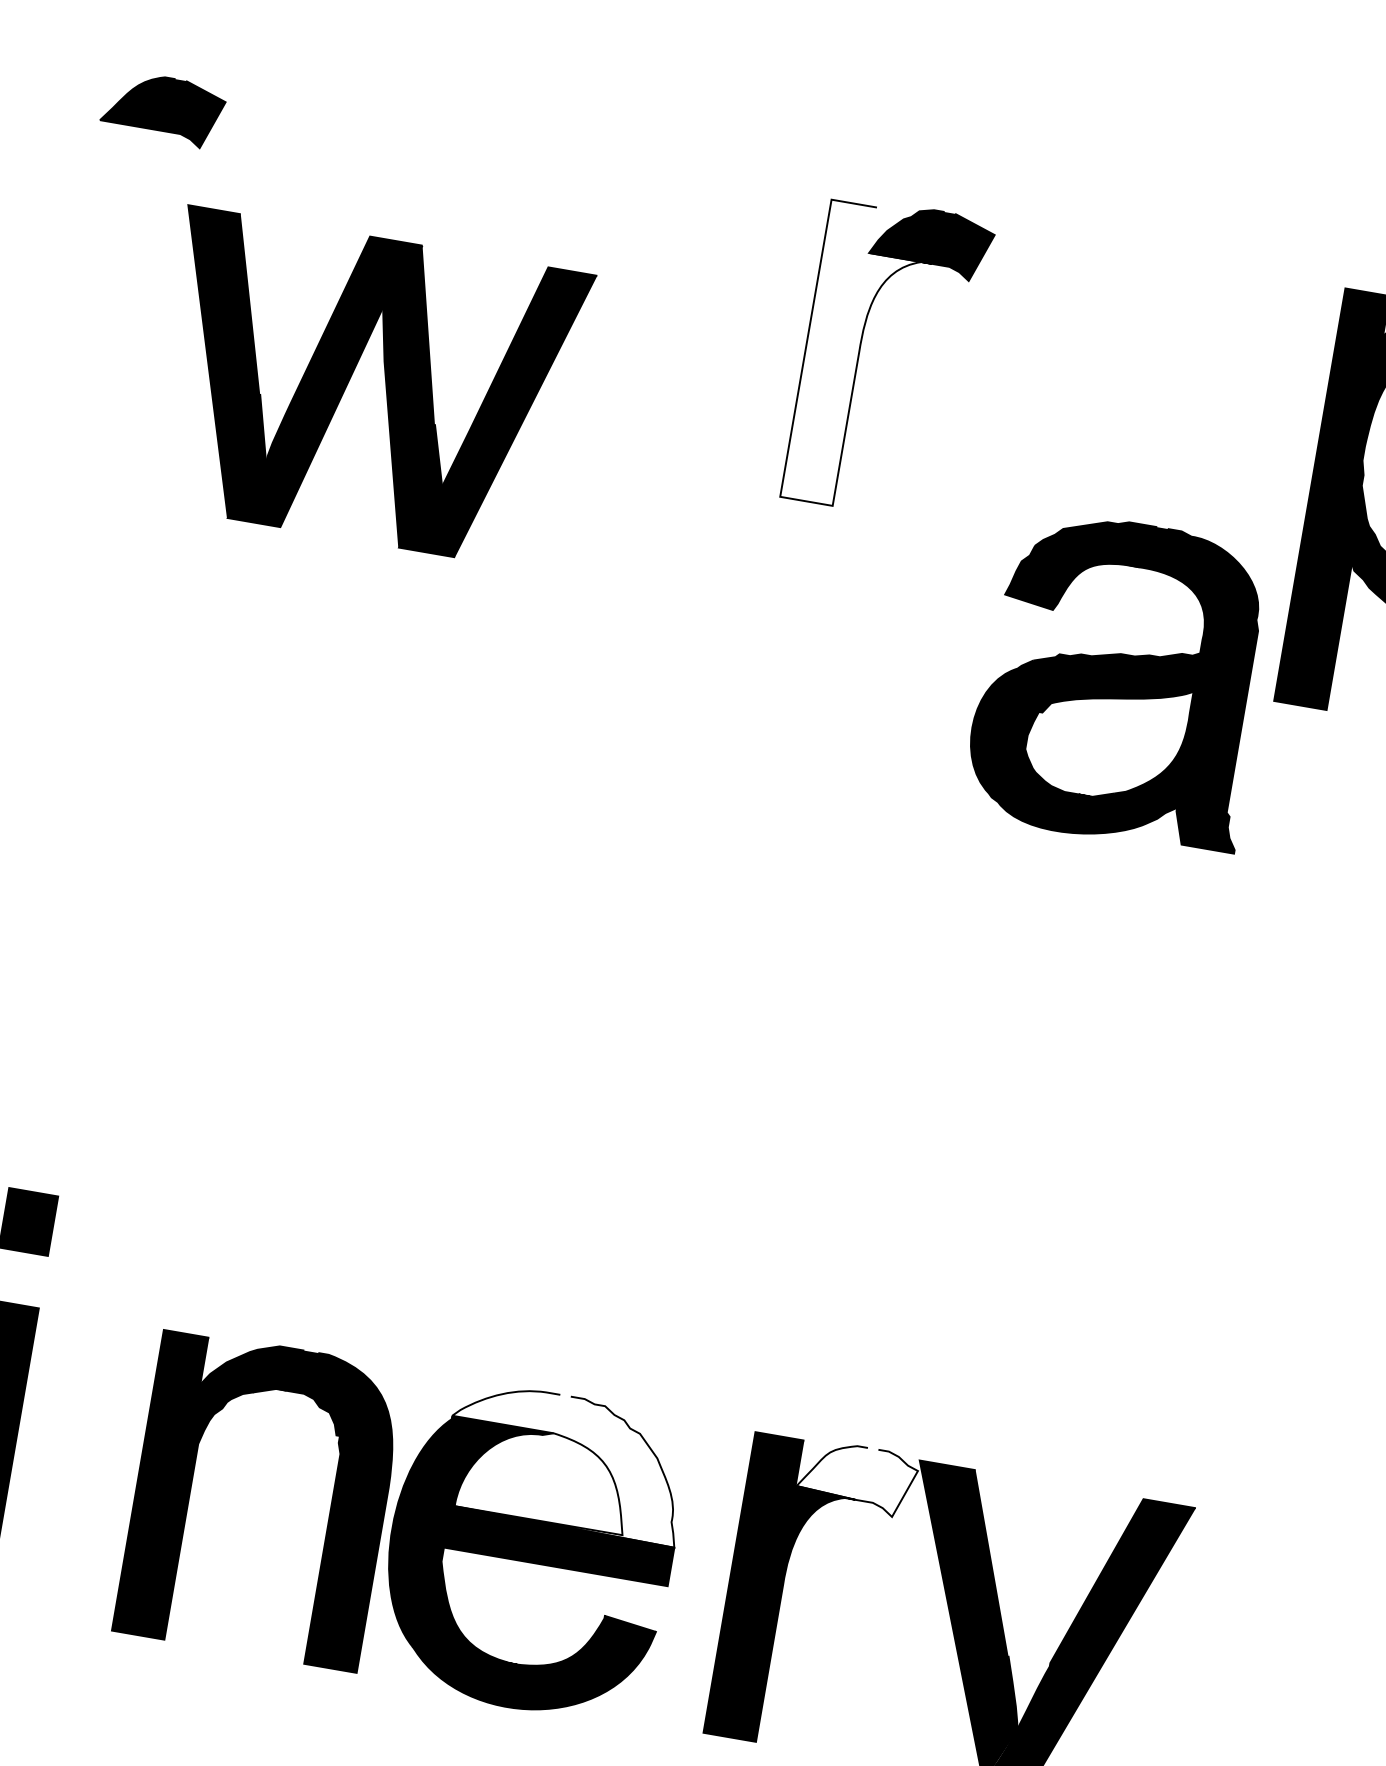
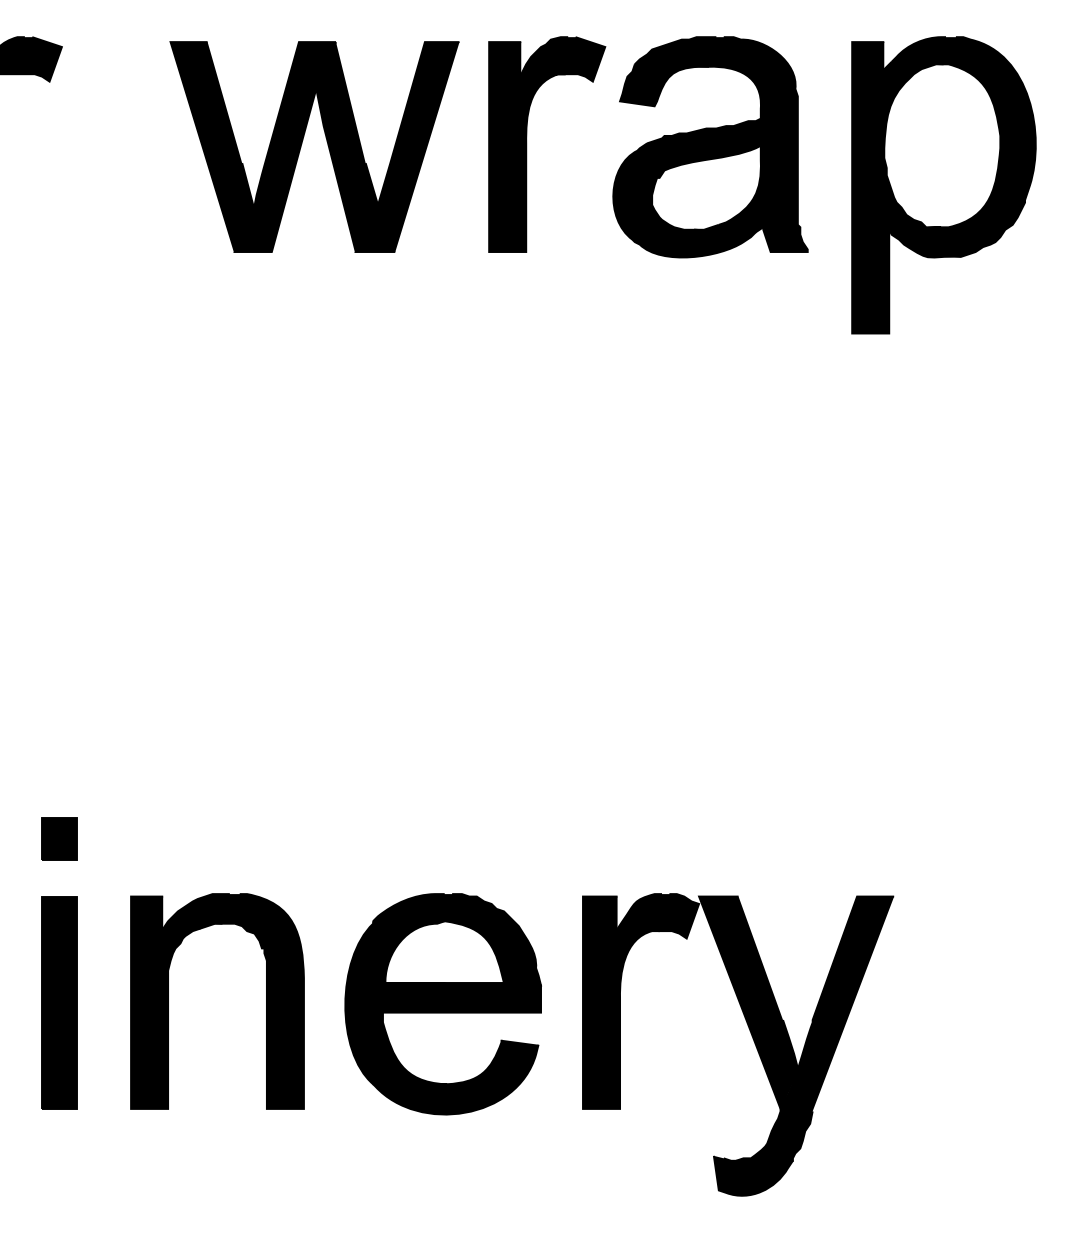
fill: (860, 358) -> (527, 147), added
part: (350, 382) -> (302, 144), moved
part: (1121, 681) -> (710, 147), moved
fill: (567, 1462) -> (457, 939), added
fill: (857, 1478) -> (658, 916), added
part: (191, 1487) -> (168, 1001), moved

